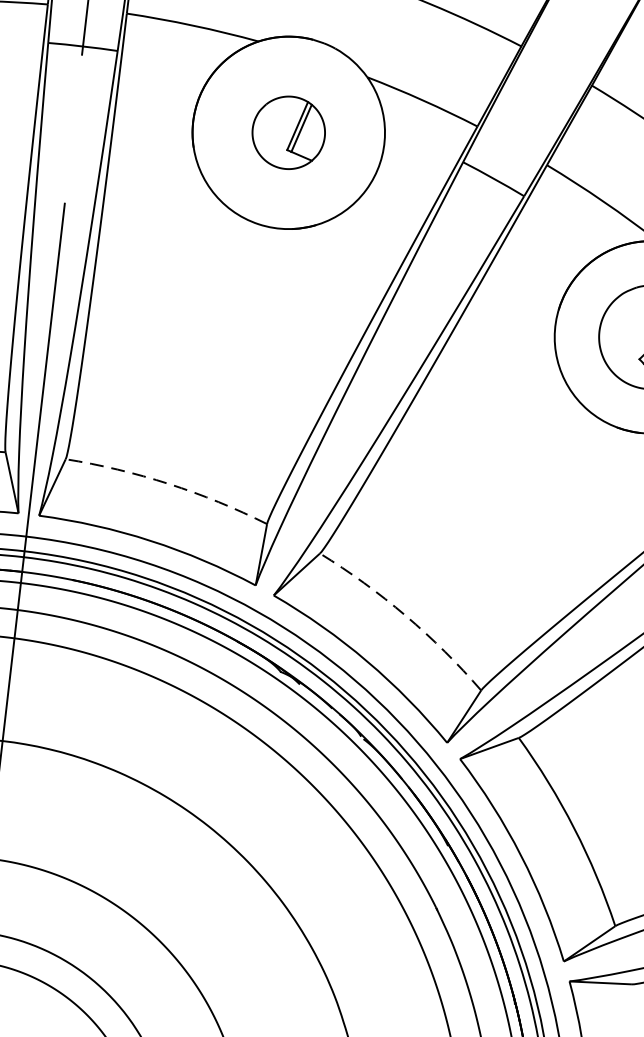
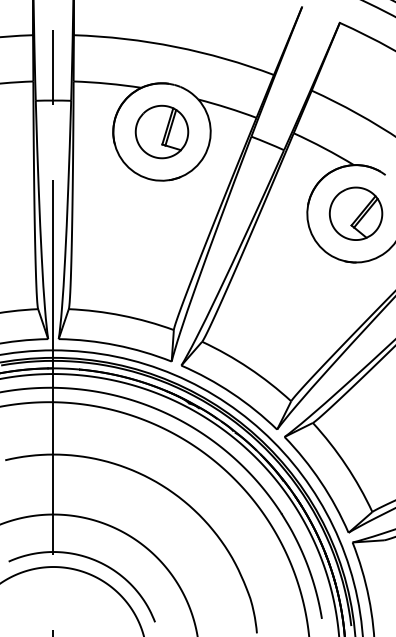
part: (287, 131) -> (161, 131), size x1.43
arc: (169, 483) -> (122, 315), dashed -> solid
arc: (404, 616) -> (248, 368), dashed -> solid

